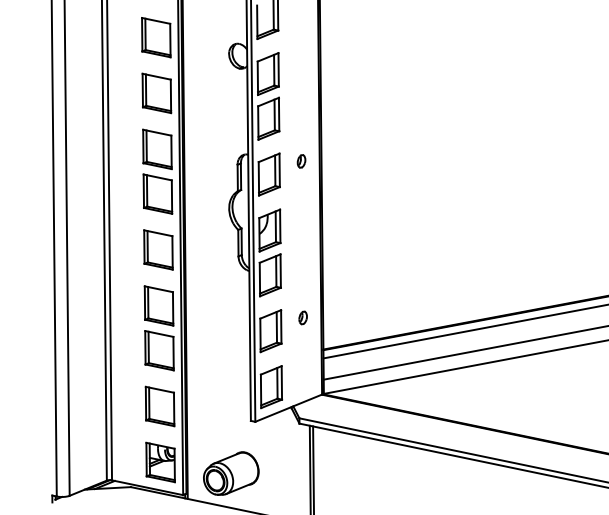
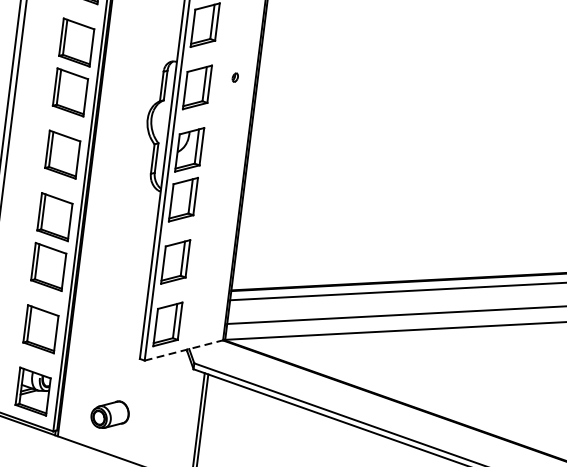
part: (301, 161) -> (235, 77), size x0.6
part: (302, 317) -> (212, 251), removed
line: (289, 408) -> (184, 350), solid -> dashed
part: (231, 473) -> (110, 414), size x0.6

